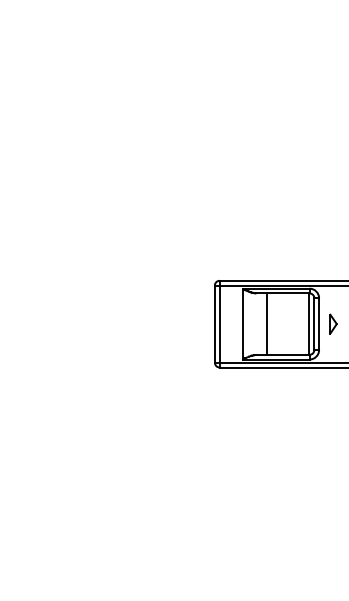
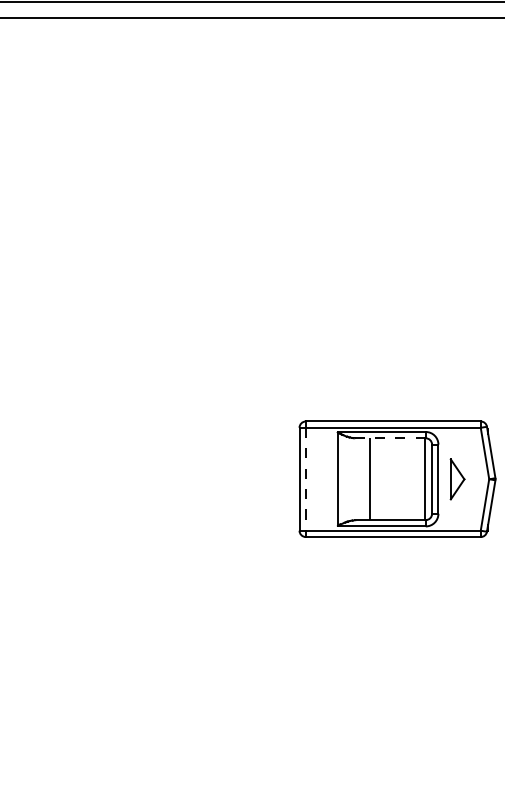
line: (283, 293) -> (390, 438), solid -> dashed
part: (333, 323) -> (457, 478), size x1.6
line: (219, 324) -> (305, 479), solid -> dashed

